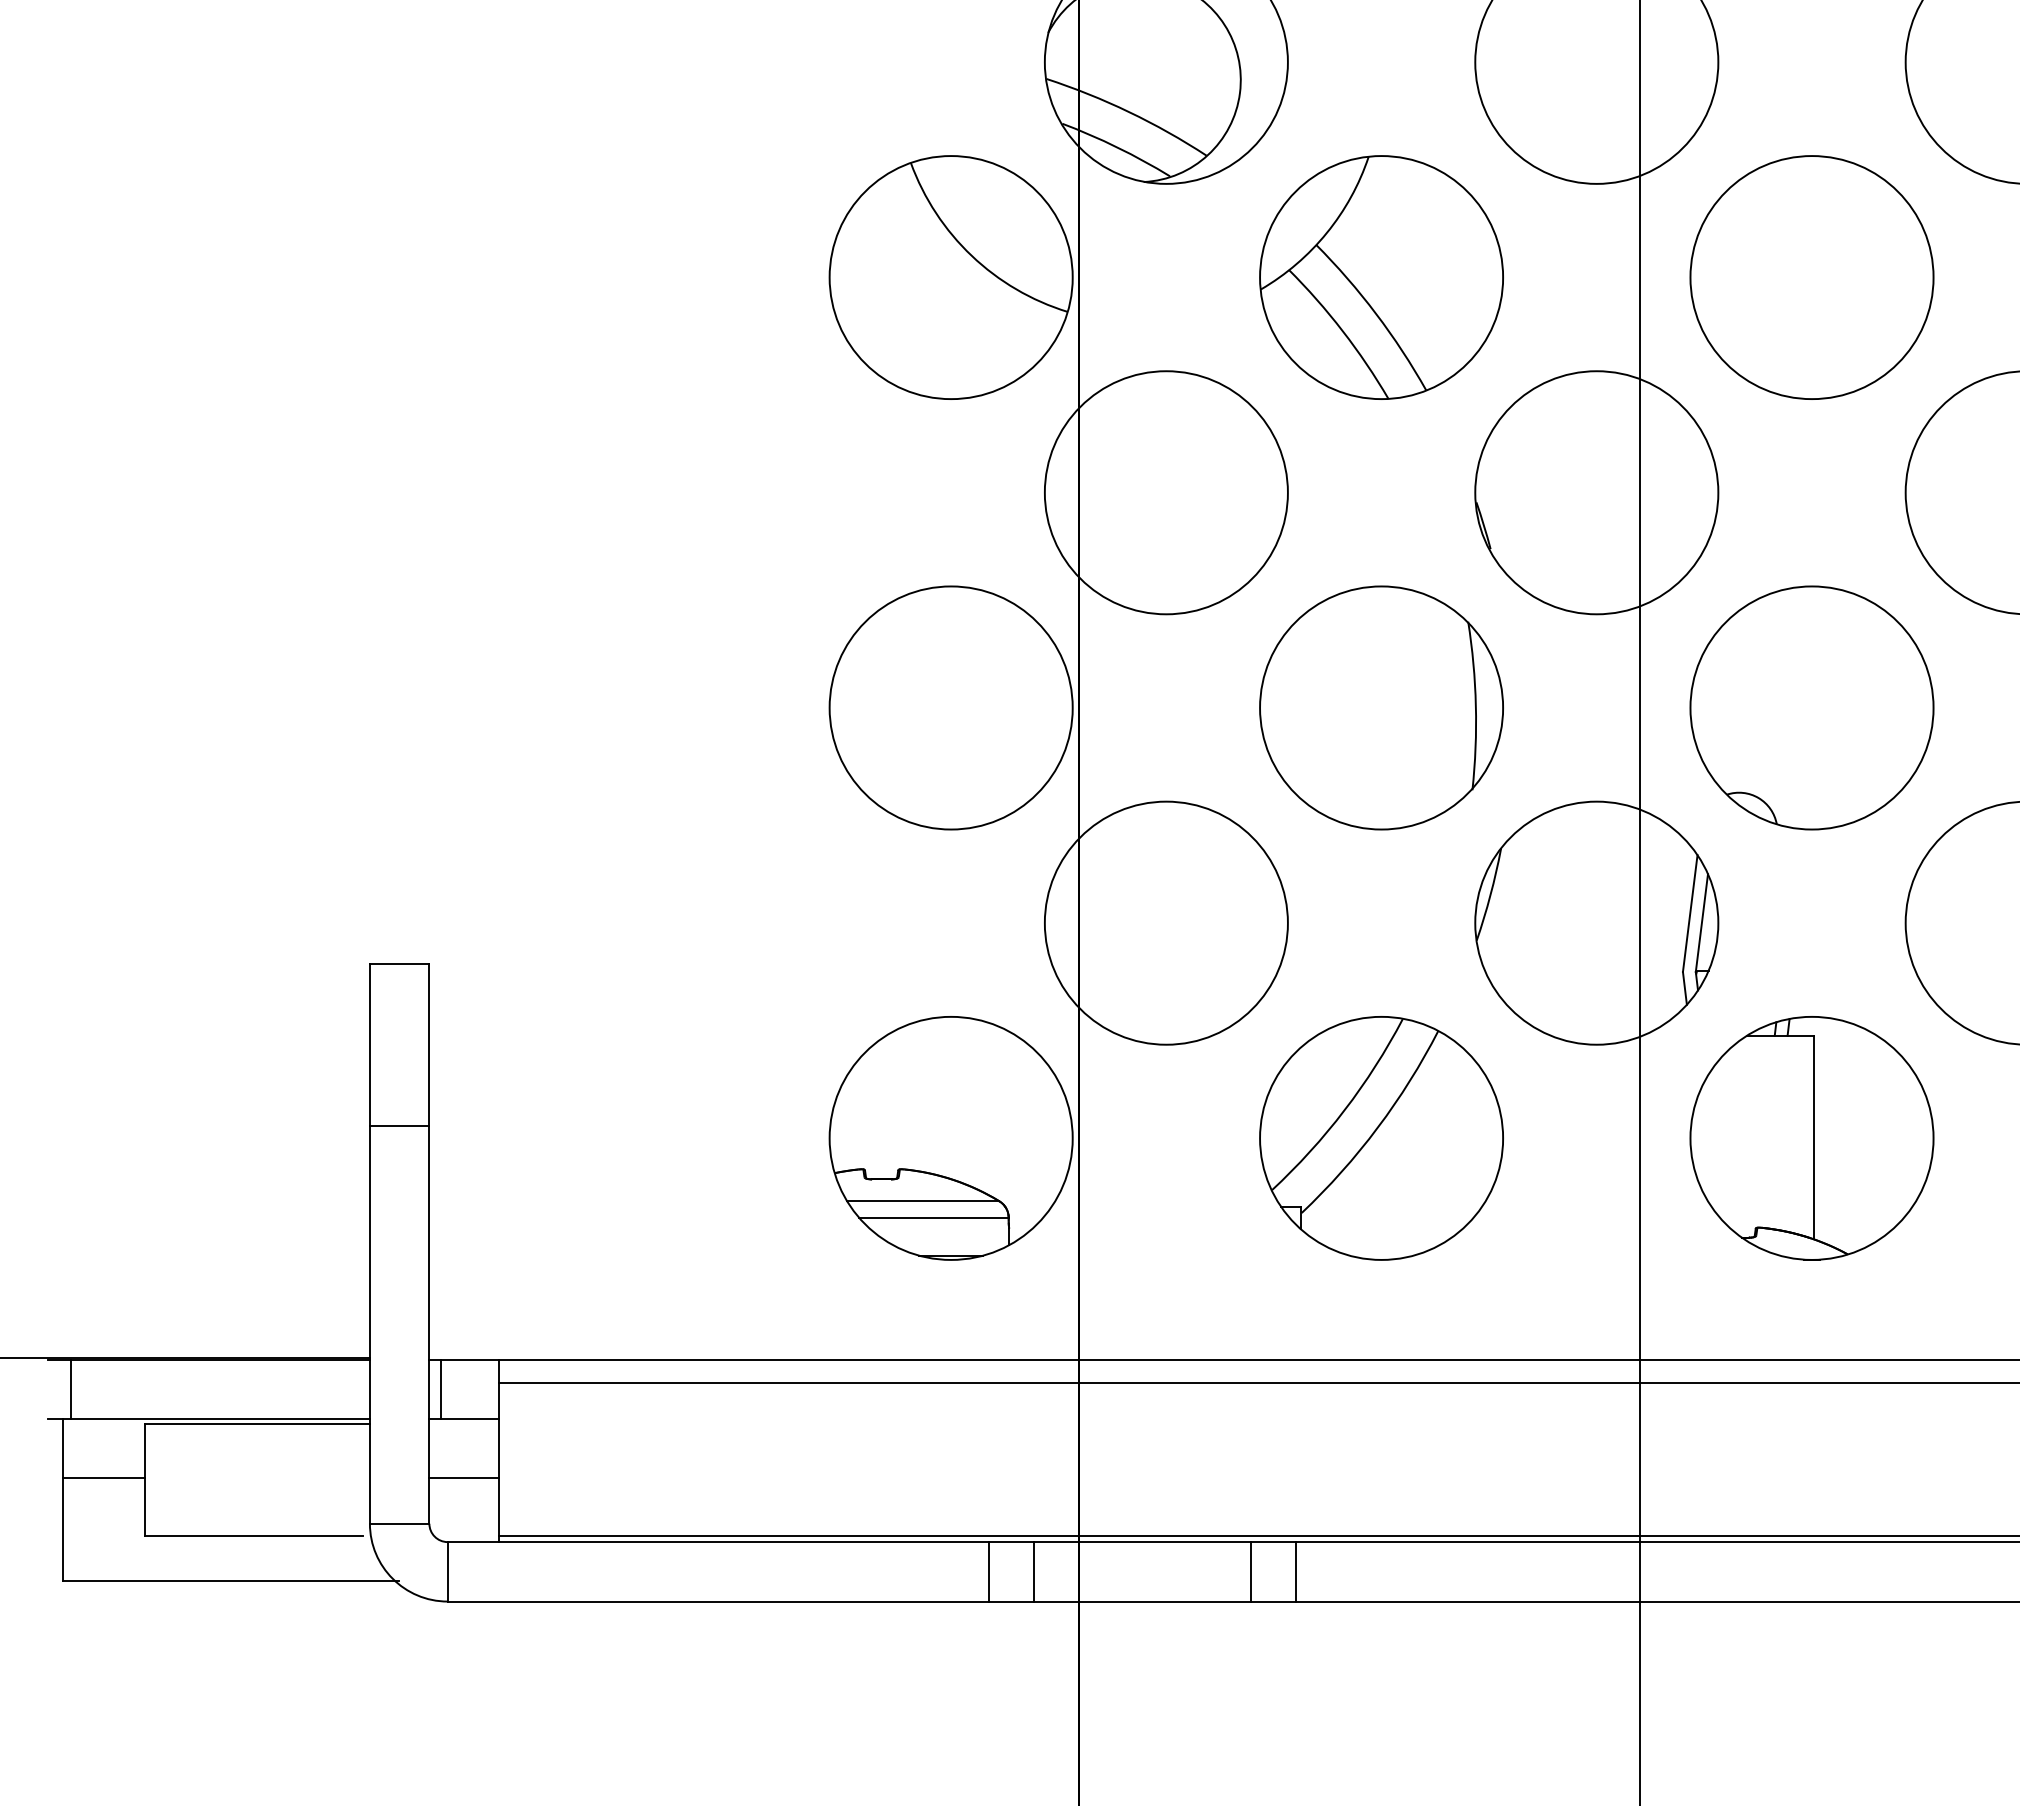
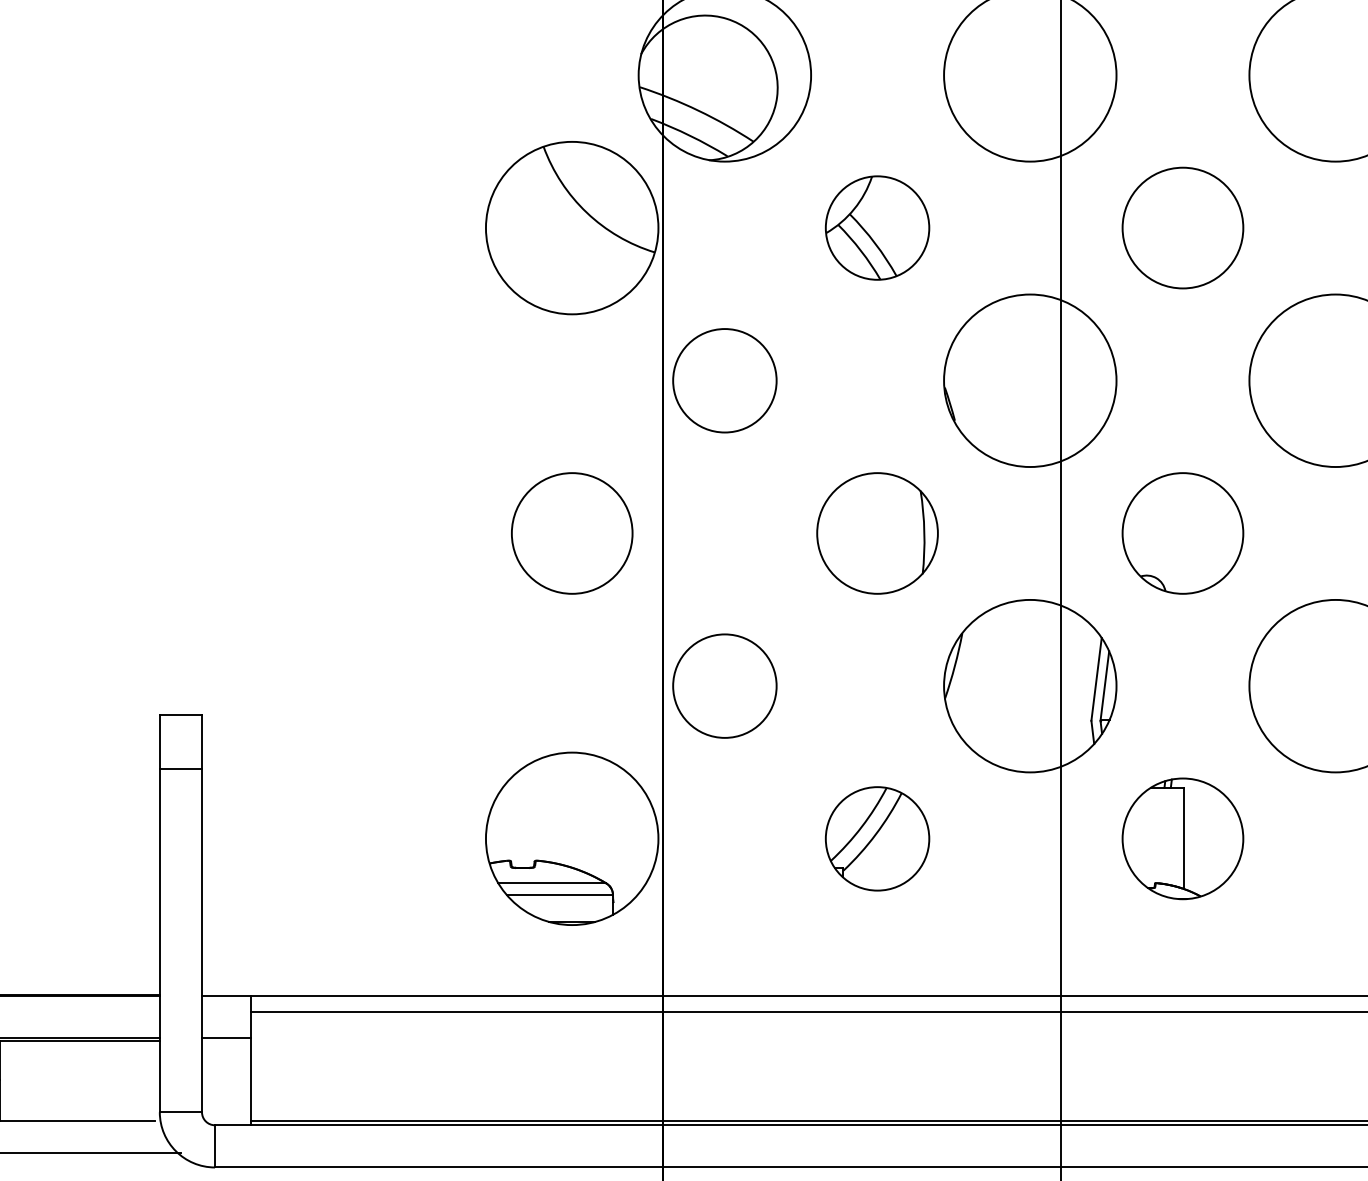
part: (1381, 277) -> (877, 228), size x0.6
circle: (1811, 277) -> (1182, 228), size x0.7
circle: (1165, 492) -> (724, 380), size x0.6
circle: (950, 707) -> (571, 533), size x0.7
part: (1381, 707) -> (877, 533), size x0.7
part: (1811, 707) -> (1182, 533), size x0.7
circle: (1165, 922) -> (724, 685), size x0.6
line: (399, 1125) -> (180, 769), moved
part: (1381, 1138) -> (877, 838), size x0.6
part: (1811, 1138) -> (1182, 838), size x0.7
line: (440, 1389) -> (209, 1017), removed
line: (463, 1477) -> (226, 1079), removed
line: (989, 1571) -> (599, 1146), removed
line: (1034, 1571) -> (631, 1146), removed
line: (1251, 1571) -> (785, 1146), removed
line: (1295, 1571) -> (816, 1146), removed

